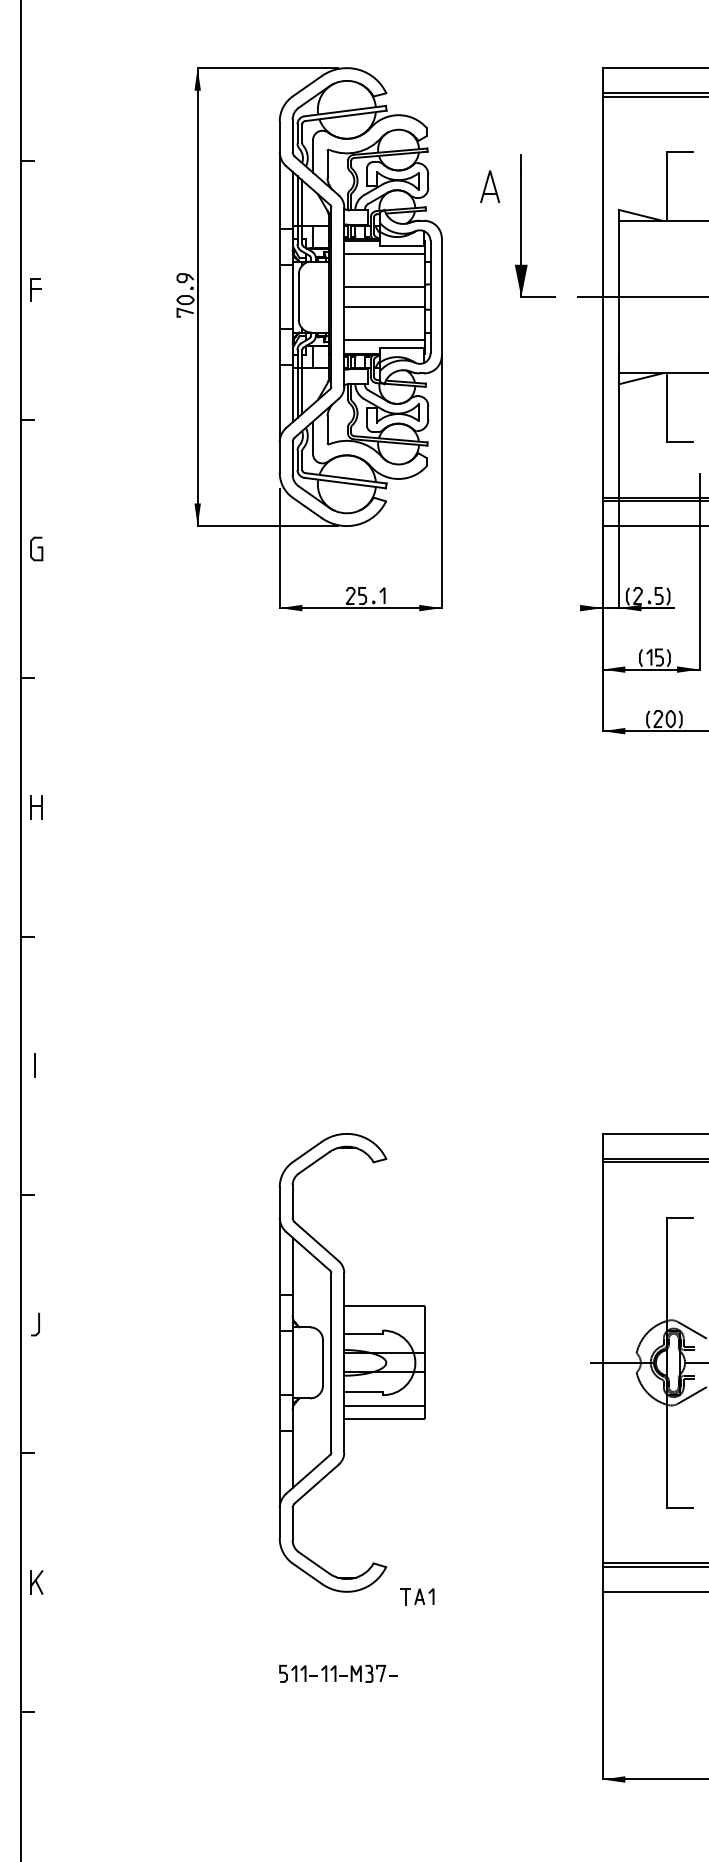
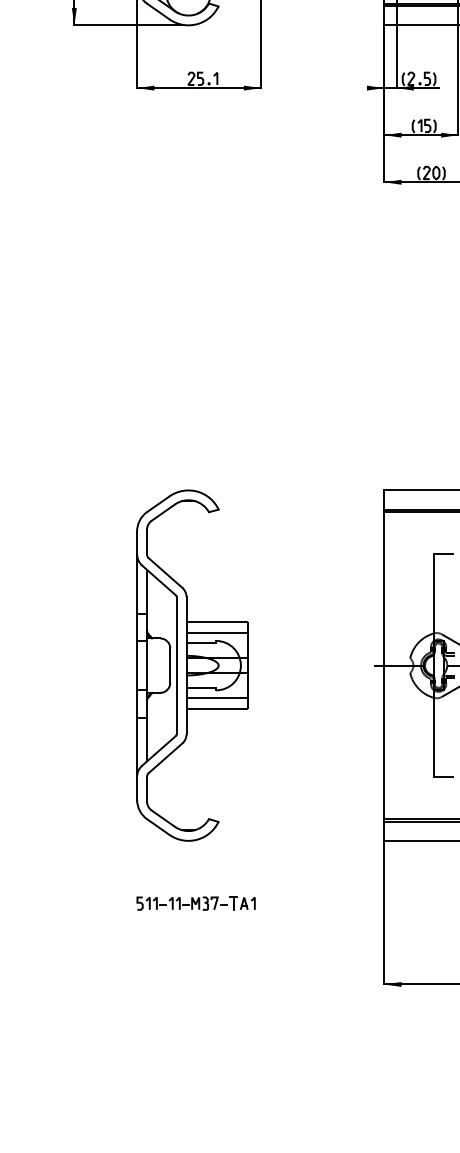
line: (384, 1320) -> (217, 633), added
part: (417, 1596) -> (242, 903), moved

